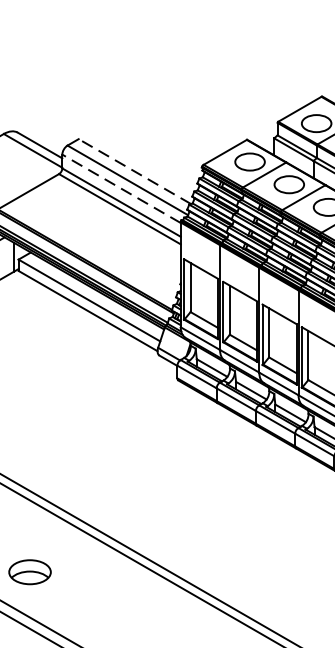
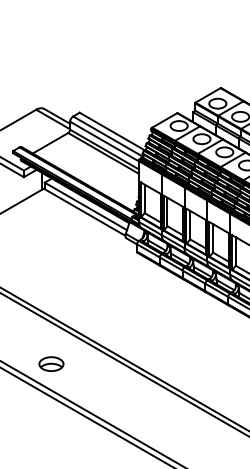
line: (135, 171) -> (112, 131), dashed -> solid
line: (121, 188) -> (104, 141), dashed -> solid

